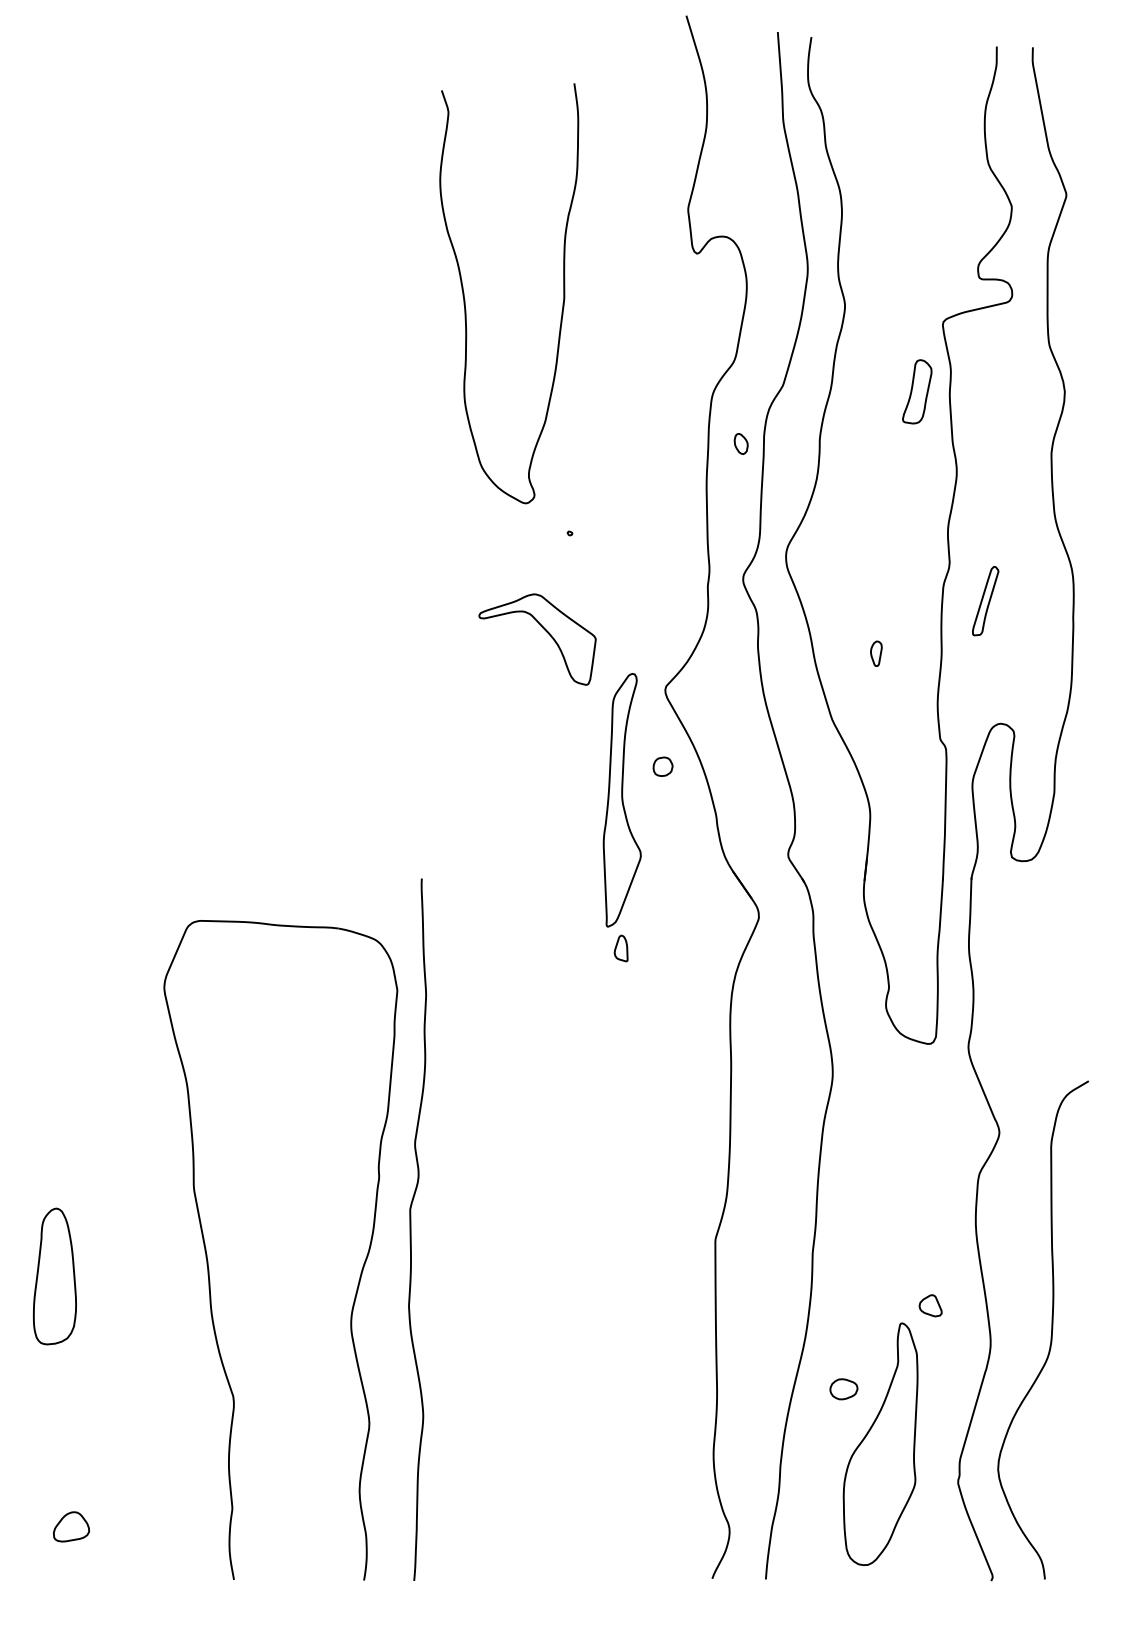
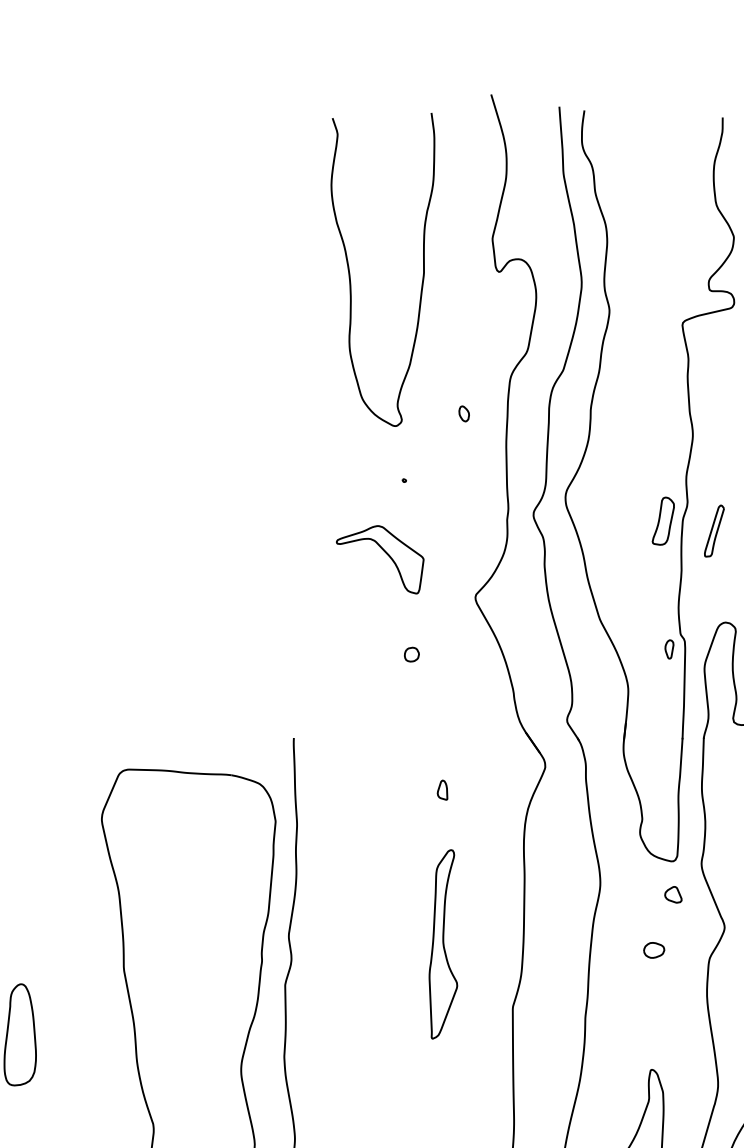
curve: (465, 299) -> (350, 274), moved
part: (917, 391) -> (663, 520), moved
part: (740, 443) -> (463, 413), moved
part: (876, 653) -> (669, 649), moved
part: (662, 766) -> (411, 654), moved
part: (621, 800) -> (442, 944), moved
part: (930, 1305) -> (673, 894), moved
part: (843, 1389) -> (653, 950), moved

